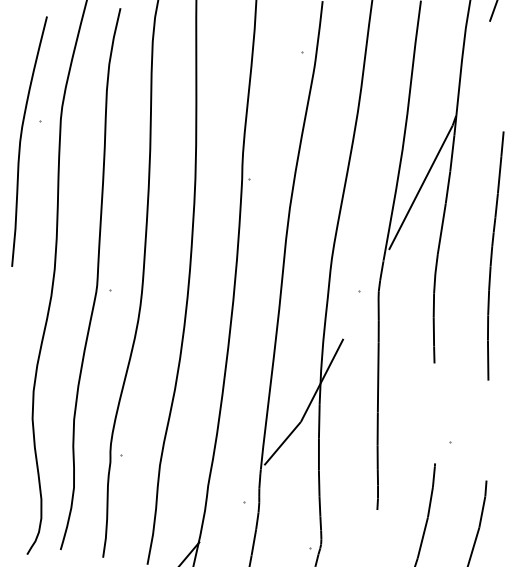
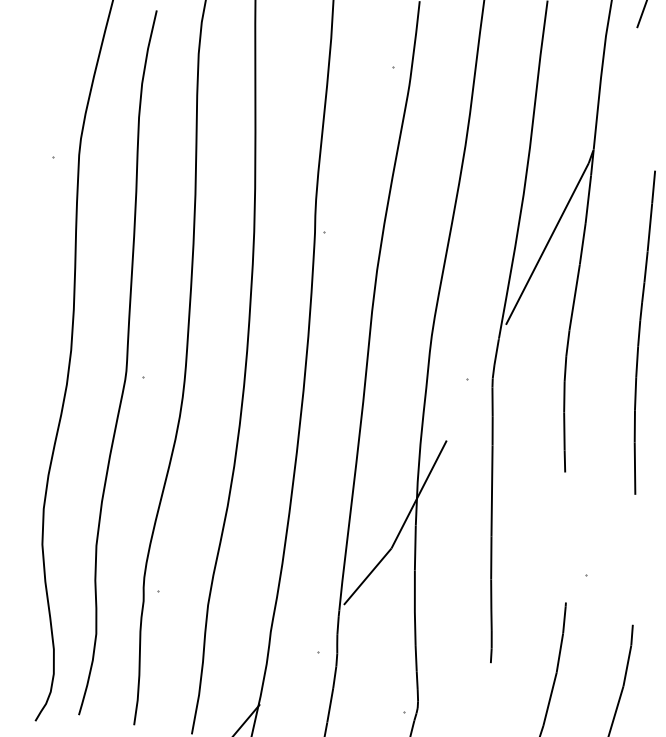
curve: (21, 141) -> (27, 183), removed

